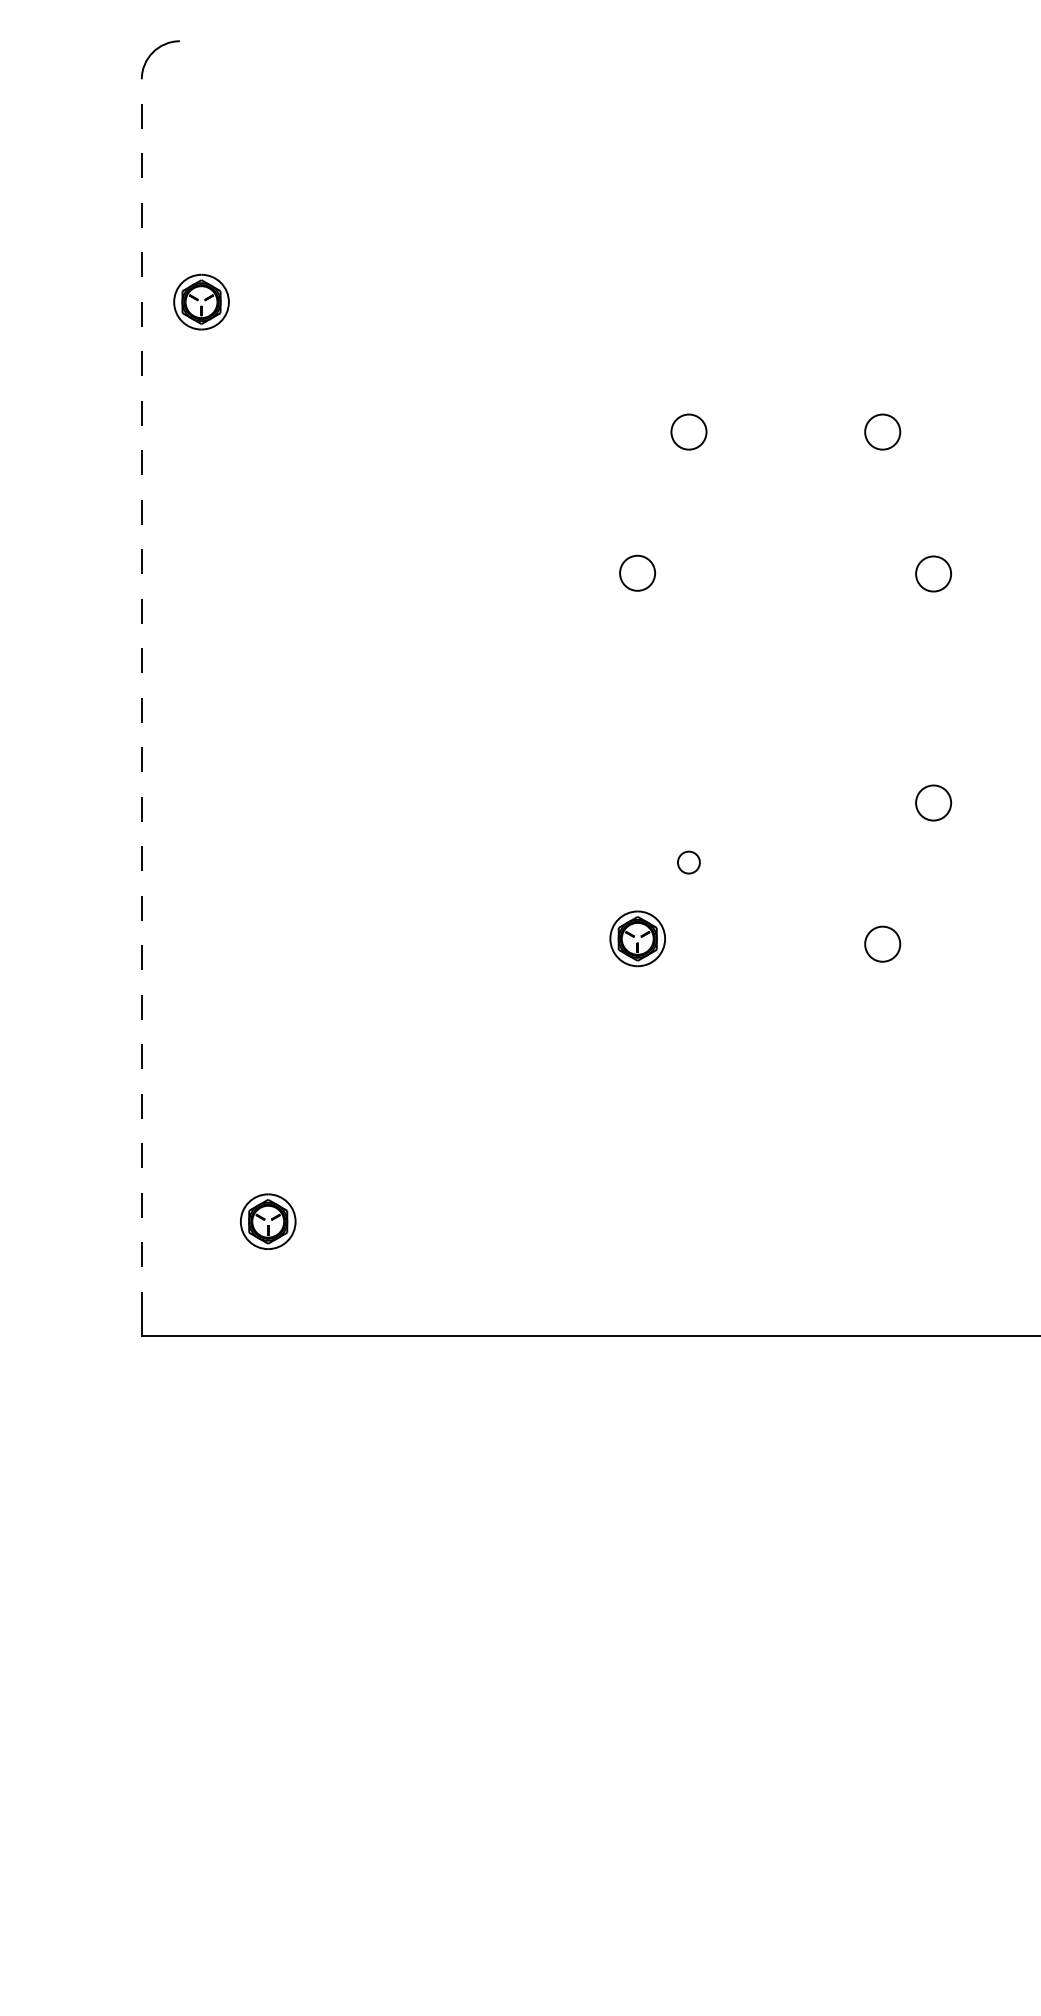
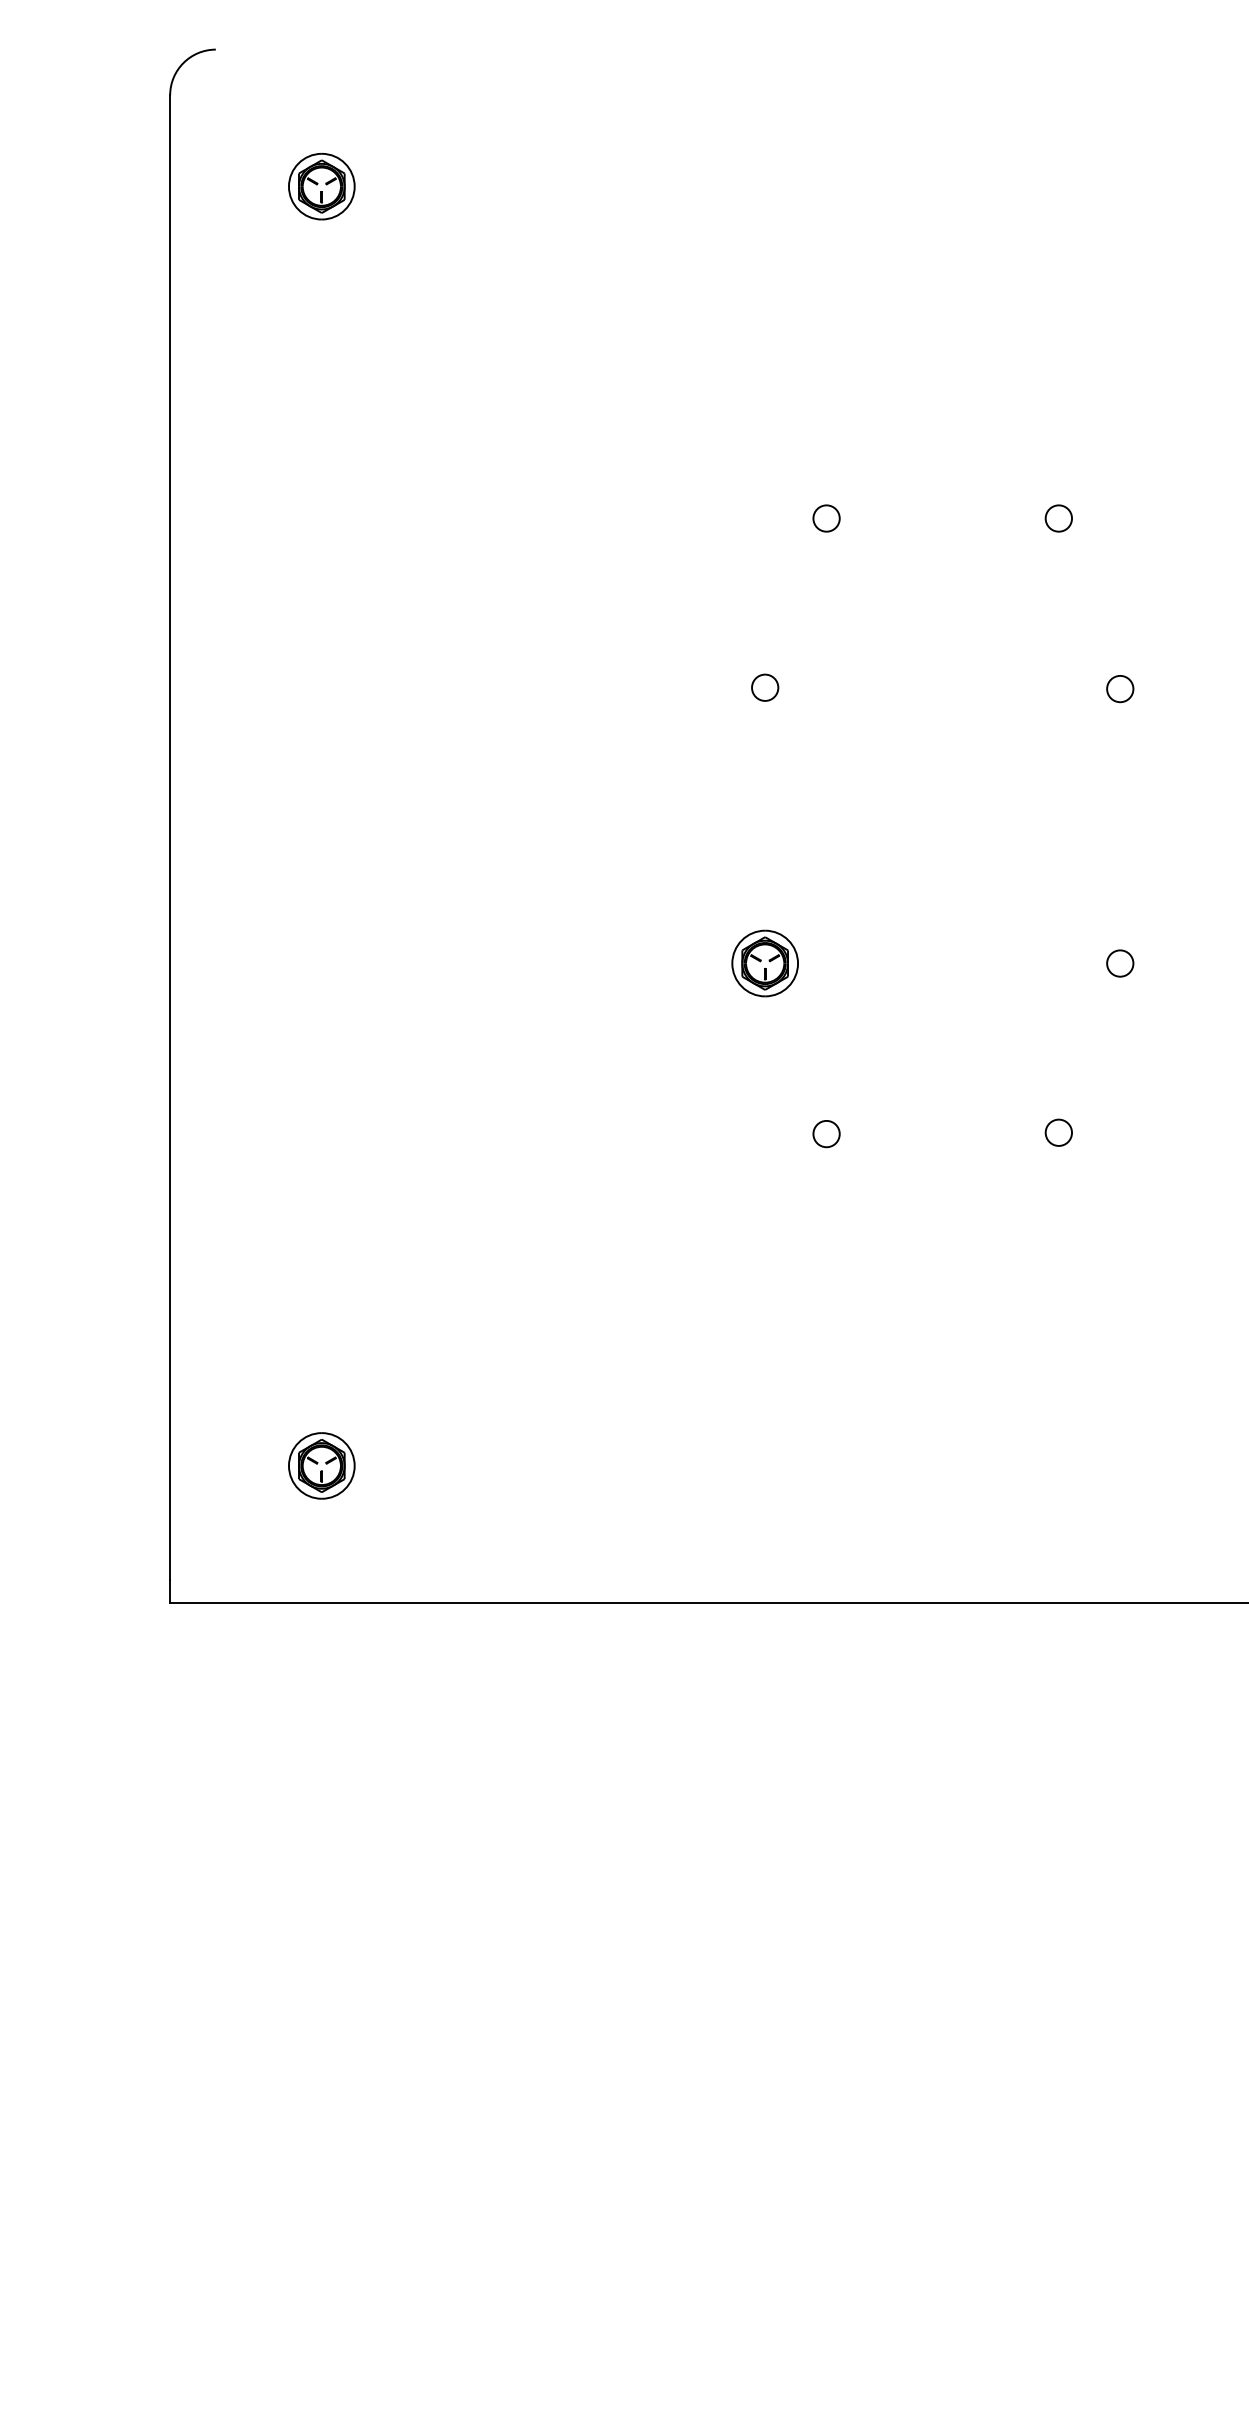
part: (201, 302) -> (321, 186), moved
circle: (688, 432) -> (826, 518), size x0.62
circle: (882, 432) -> (1058, 518), size x0.62
circle: (638, 572) -> (765, 687), size x0.62
circle: (933, 574) -> (1120, 689), size x0.62
line: (142, 697) -> (170, 837), dashed -> solid
circle: (933, 802) -> (1120, 963), size x0.62
circle: (688, 862) -> (826, 1134), moved
part: (637, 938) -> (764, 963), moved
circle: (882, 943) -> (1058, 1132), size x0.62

